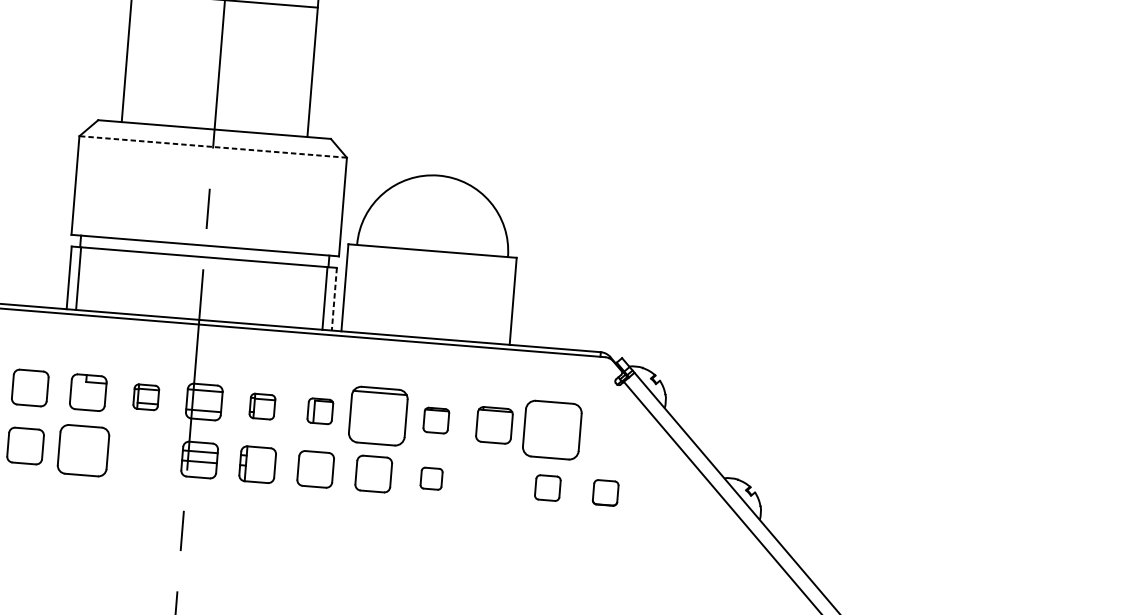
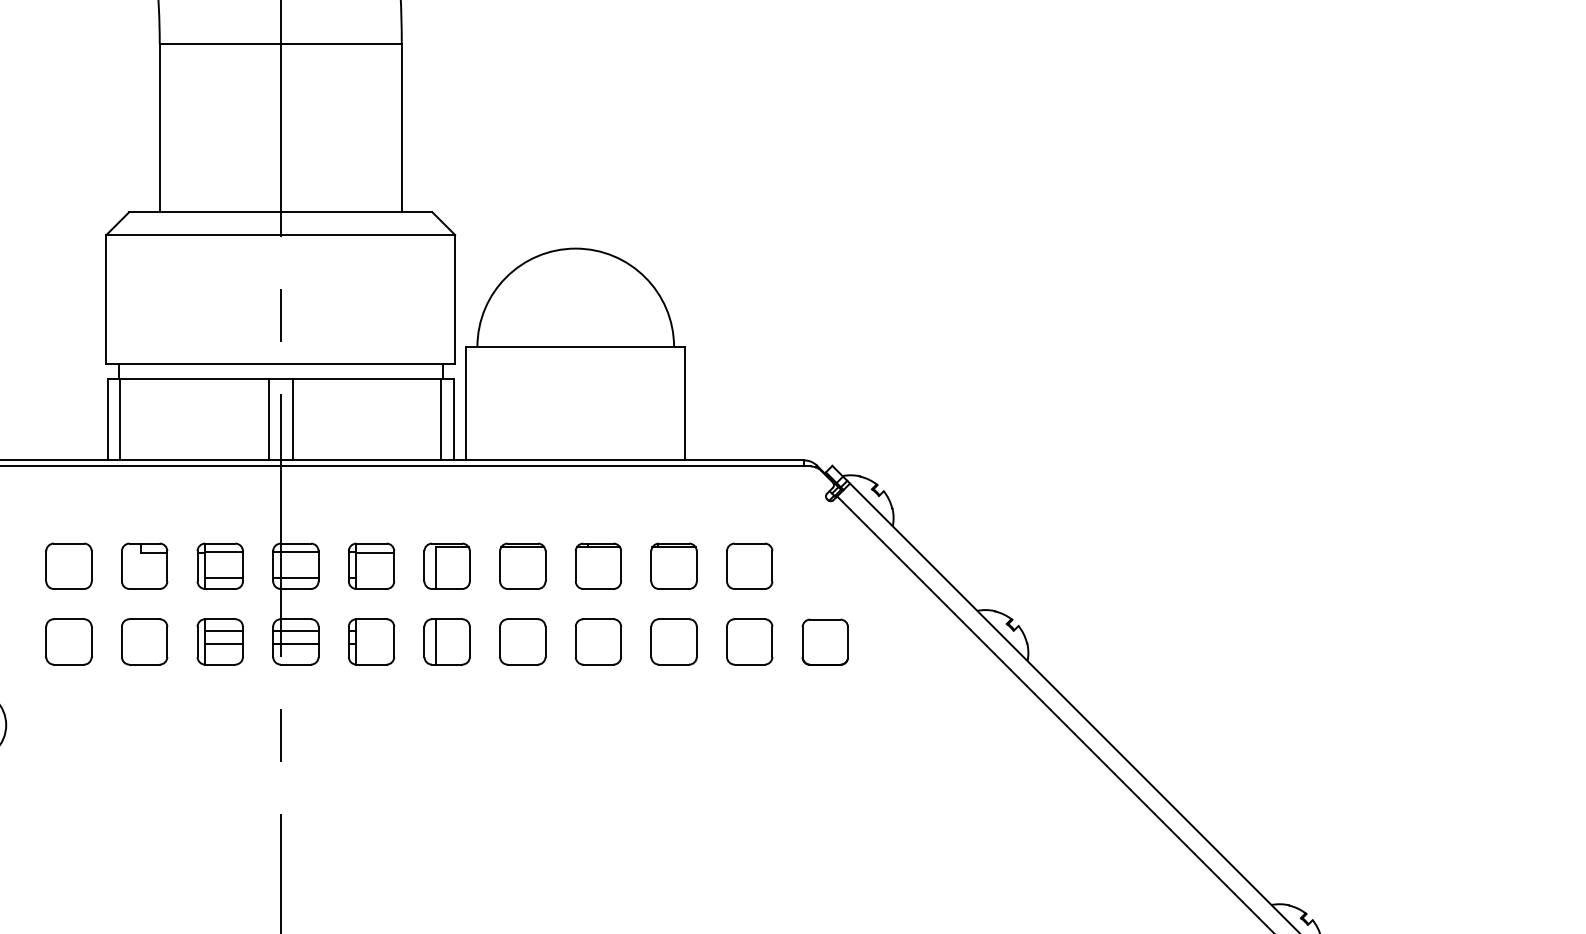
line: (212, 147) -> (280, 235), dashed -> solid
line: (192, 287) -> (268, 419), added
line: (211, 289) -> (293, 419), added
line: (334, 299) -> (453, 419), dashed -> solid
part: (145, 396) -> (219, 565), size x1.43
part: (262, 406) -> (371, 565), size x1.43
part: (319, 410) -> (446, 565), size x1.43
part: (378, 415) -> (522, 565), size x0.62
part: (435, 420) -> (597, 565), size x1.43
part: (552, 429) -> (749, 565), size x0.62
part: (83, 450) -> (144, 641), size x0.71
part: (141, 455) -> (219, 641), added
line: (306, 468) -> (435, 641), added
part: (431, 478) -> (597, 641), size x1.67
part: (489, 483) -> (673, 641), added
part: (547, 487) -> (749, 641), size x1.43
part: (605, 492) -> (824, 641), size x1.43

